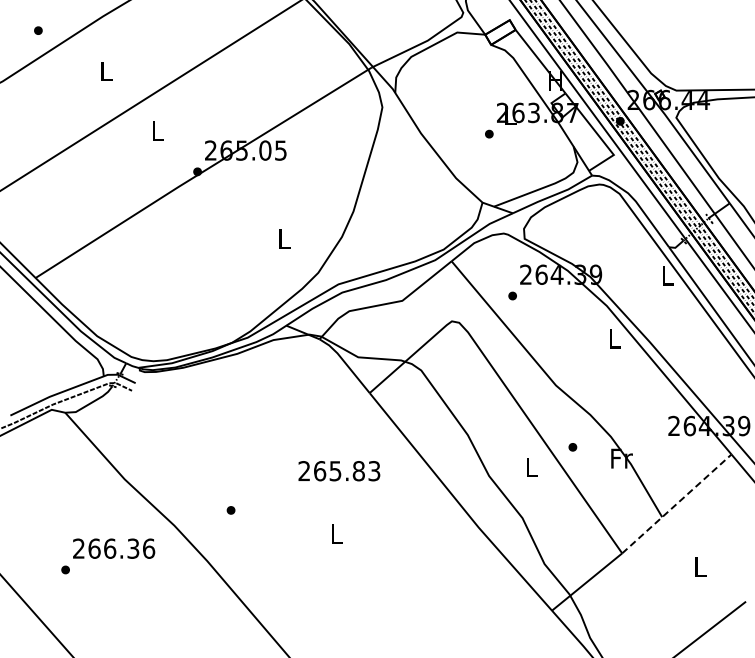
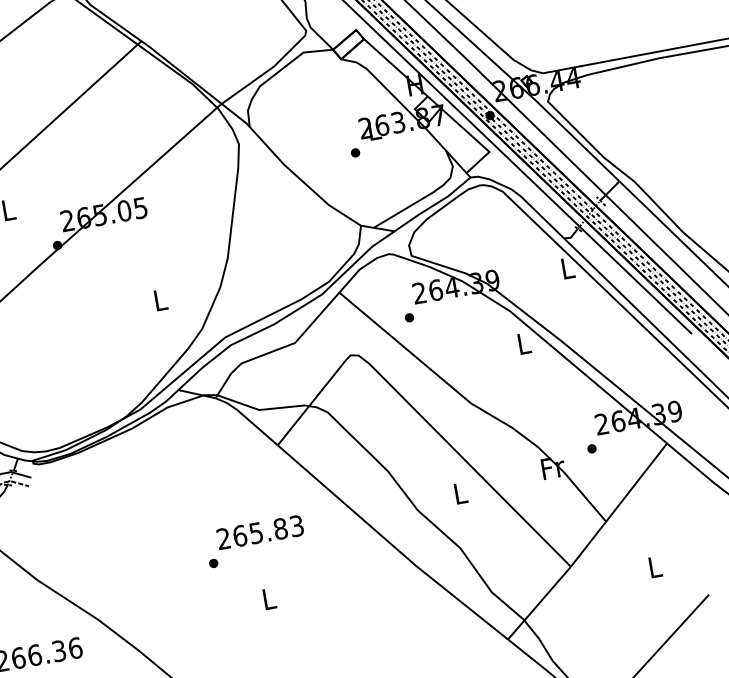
part: (572, 447) -> (591, 449), moved
line: (676, 503) -> (618, 504), dashed -> solid
part: (230, 510) -> (213, 563), moved

